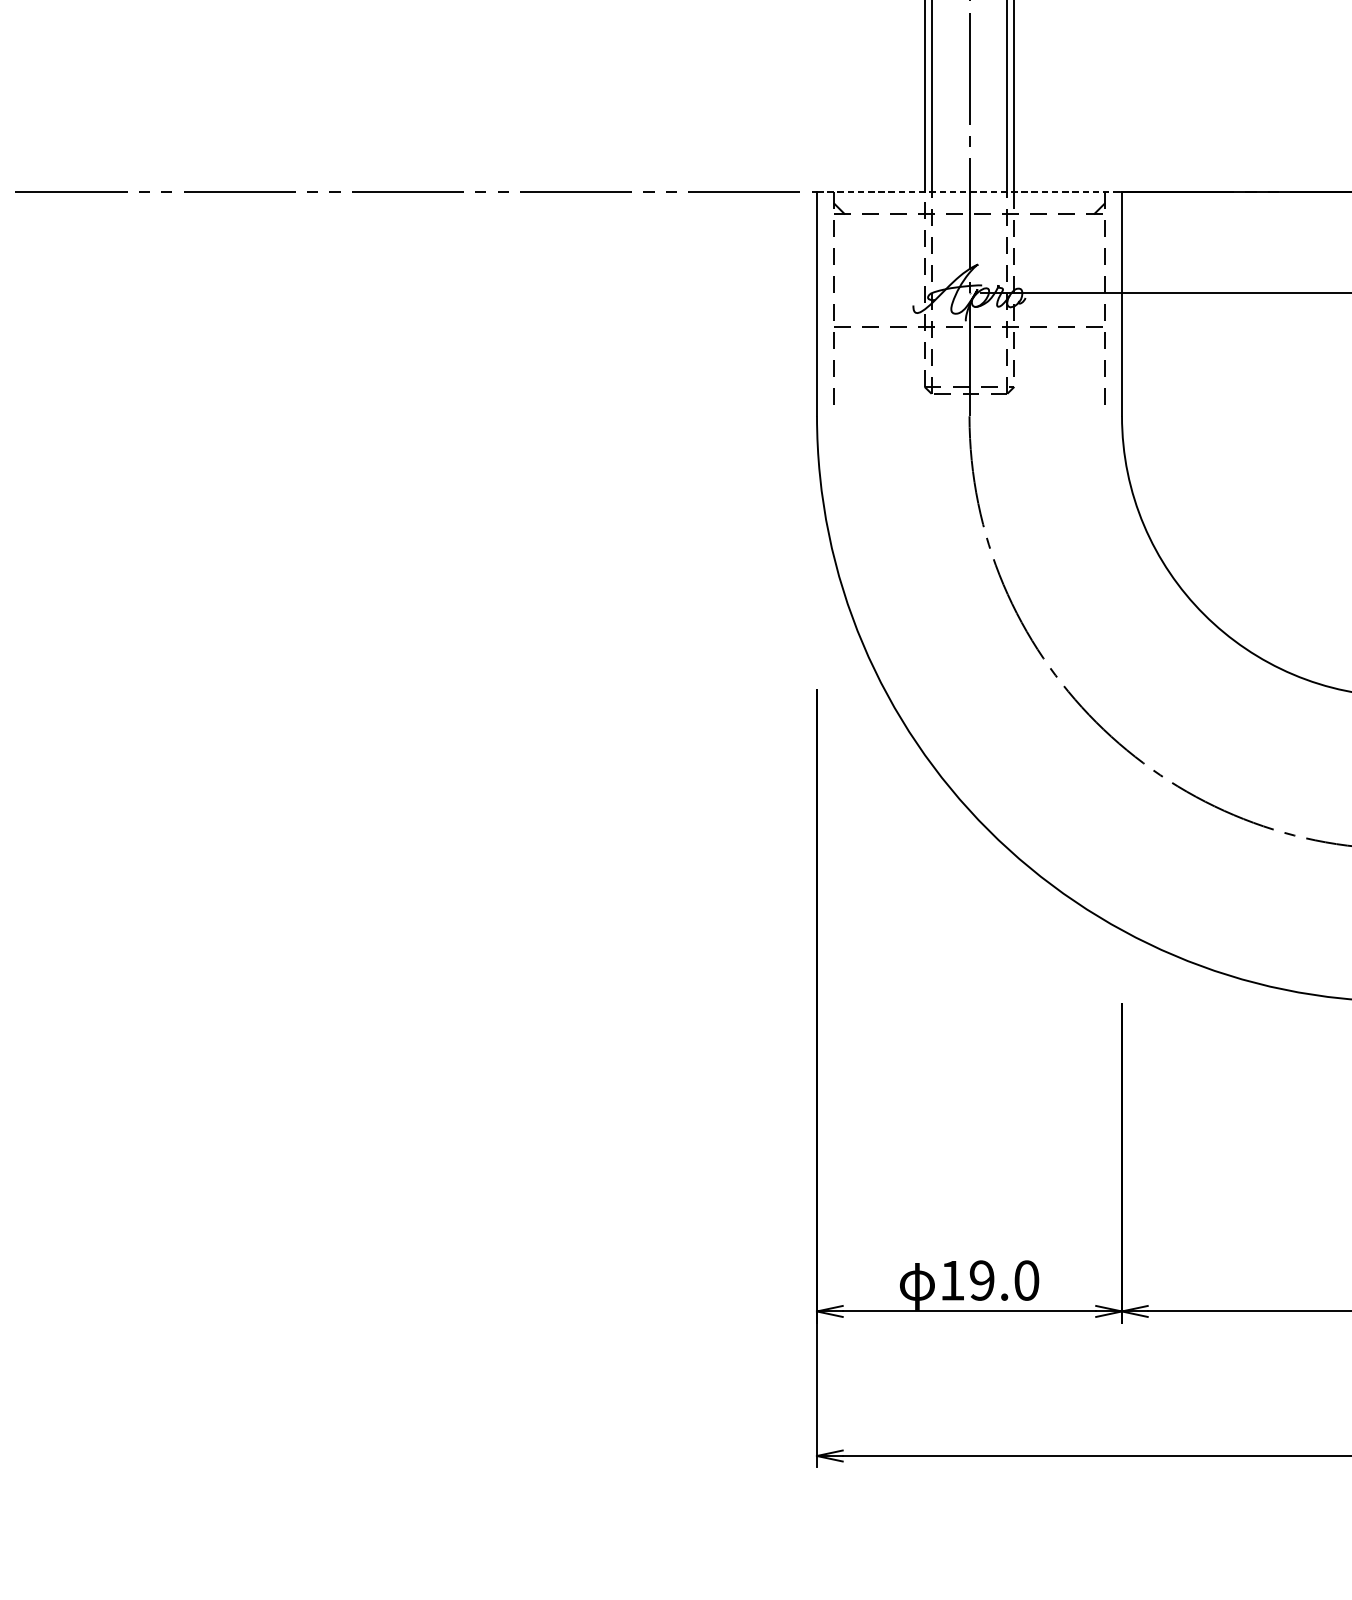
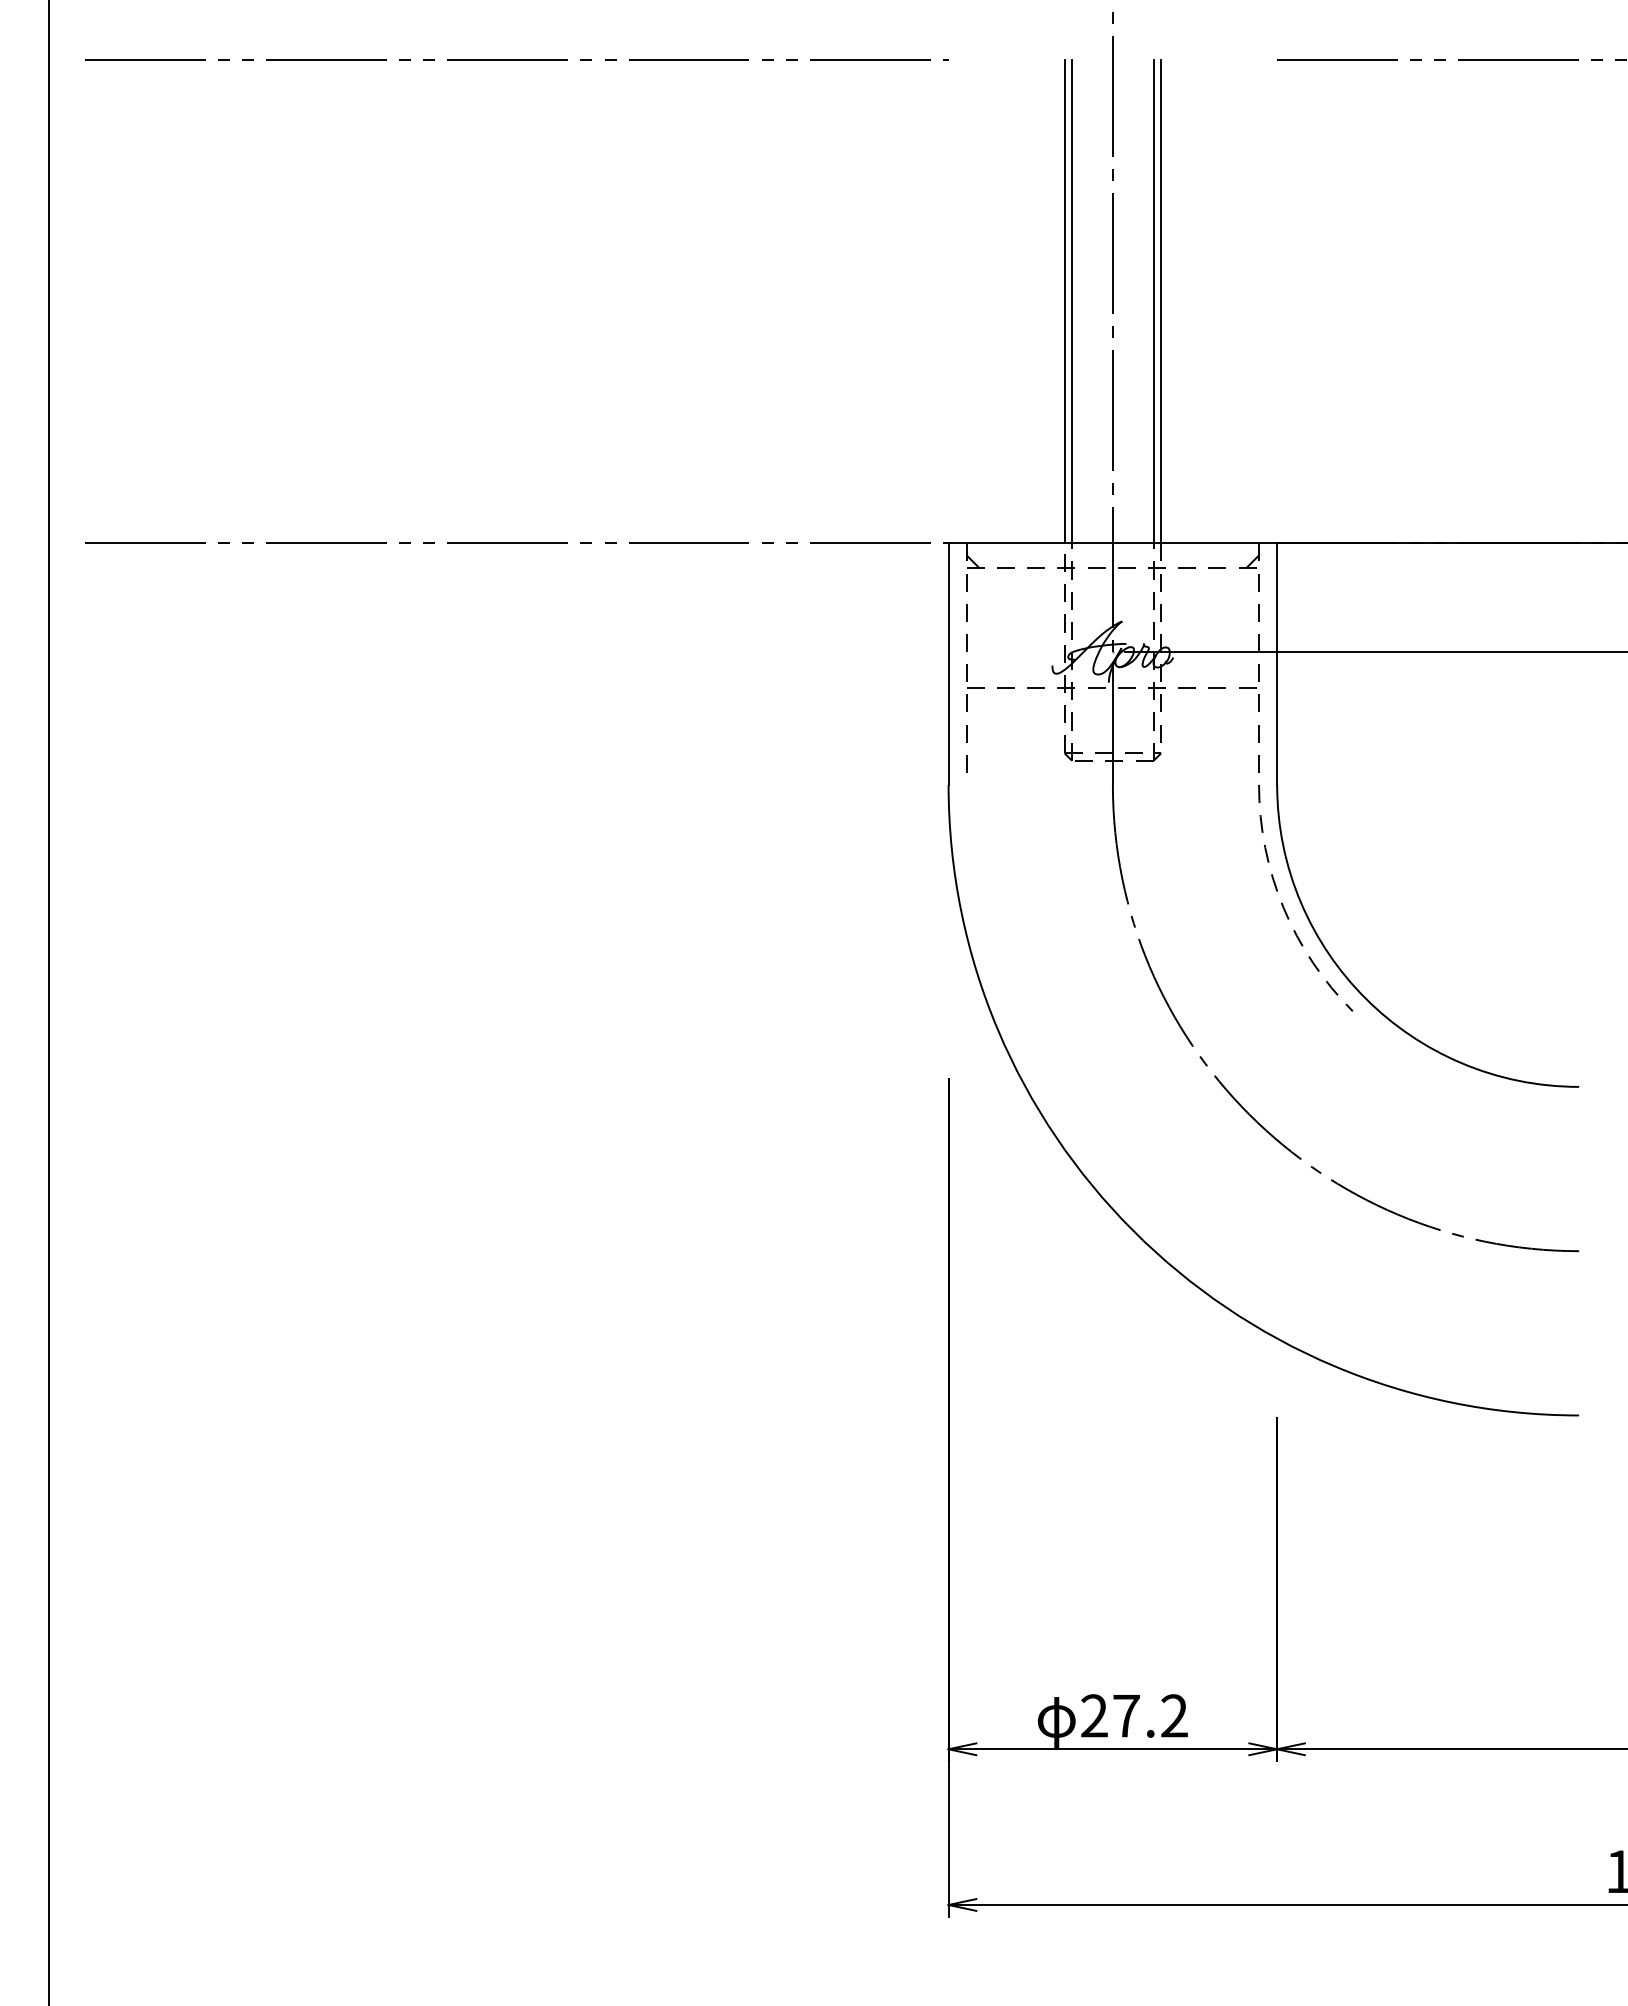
line: (970, 192) -> (1113, 543), dashed -> solid
arc: (1127, 527) -> (1283, 904), added
text: (989, 1280) -> (1134, 1715), 19.0 -> 27.2

